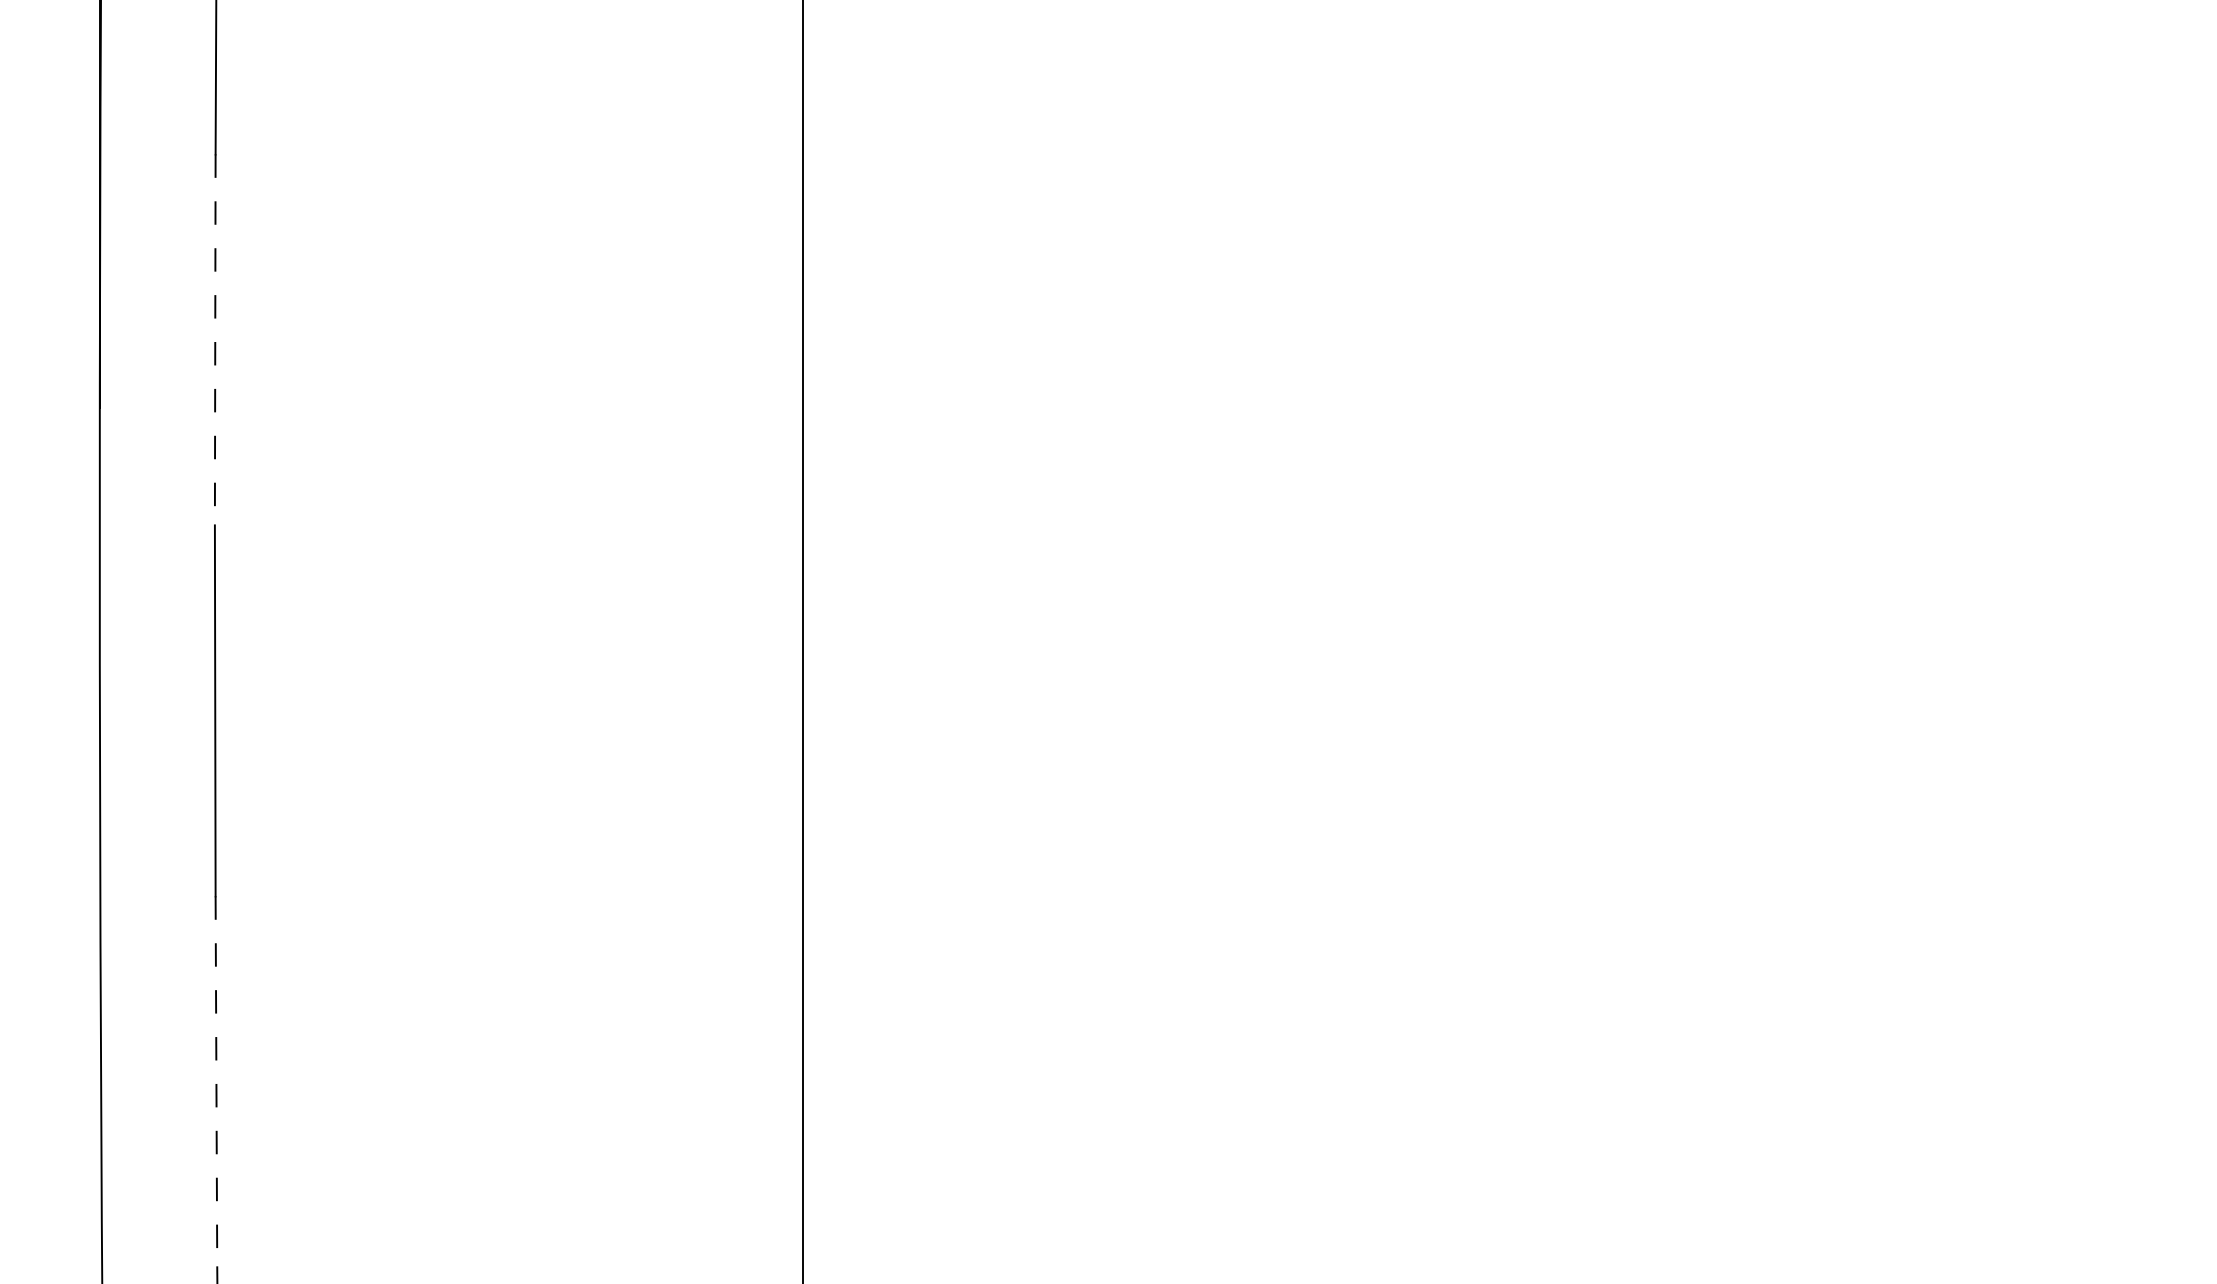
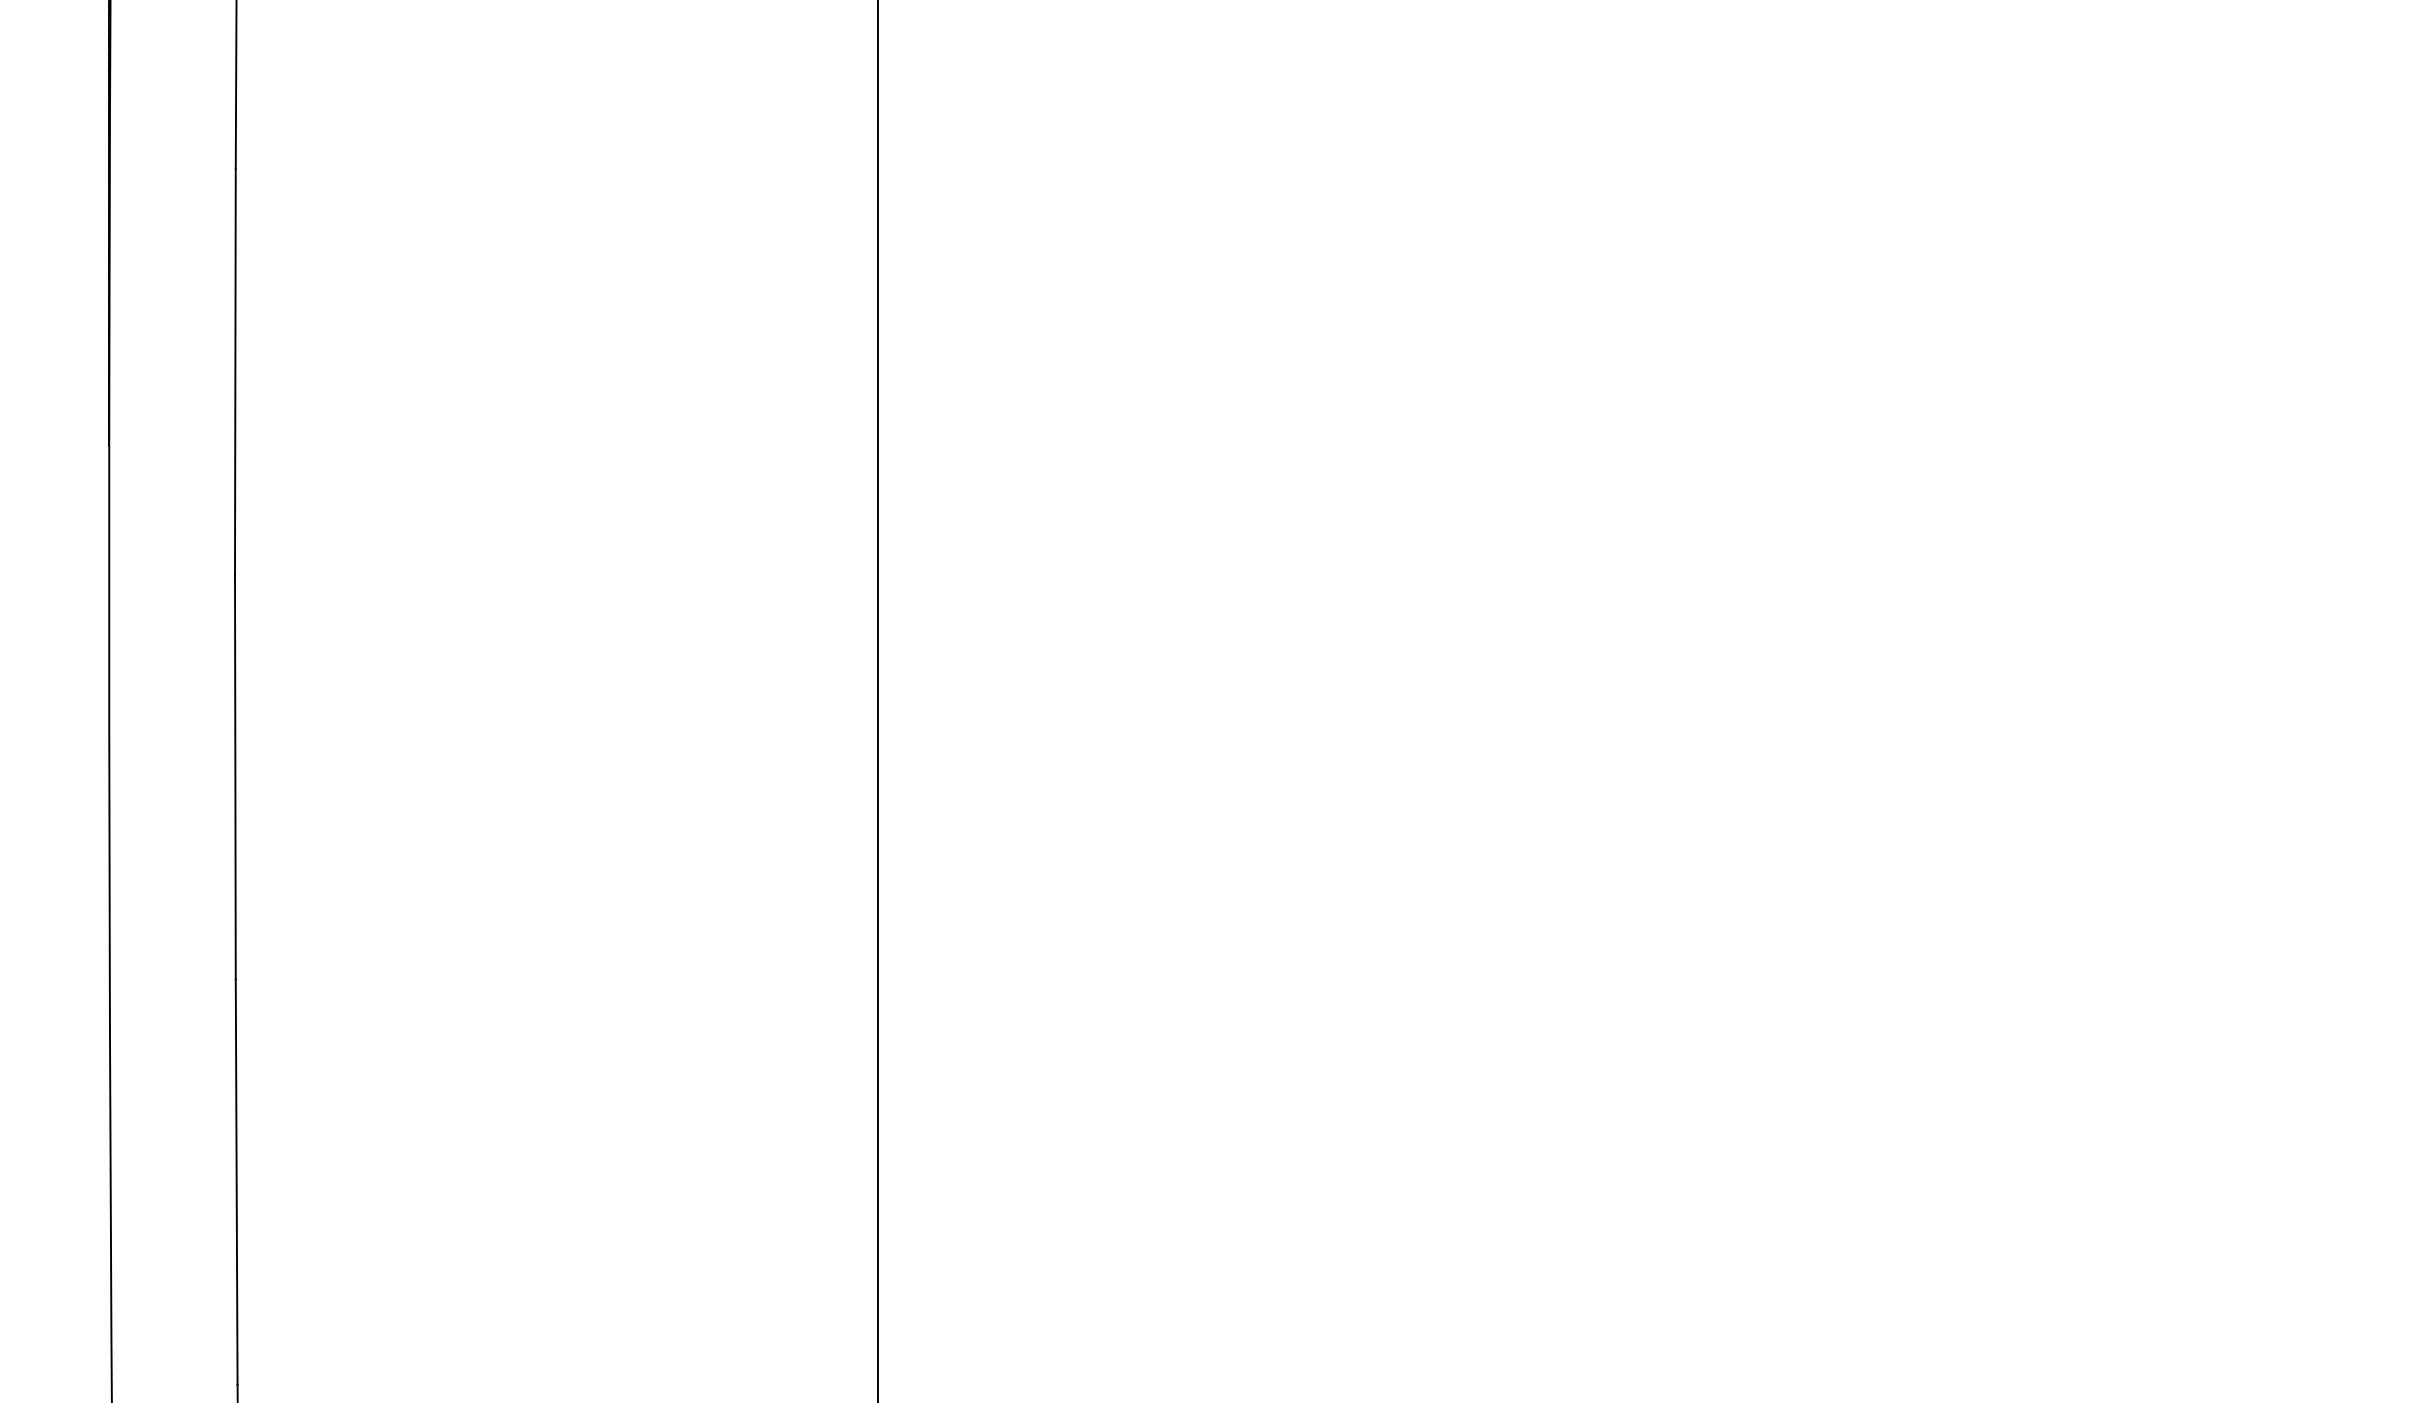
line: (215, 340) -> (235, 371), dashed -> solid
line: (216, 1082) -> (236, 1182), dashed -> solid

